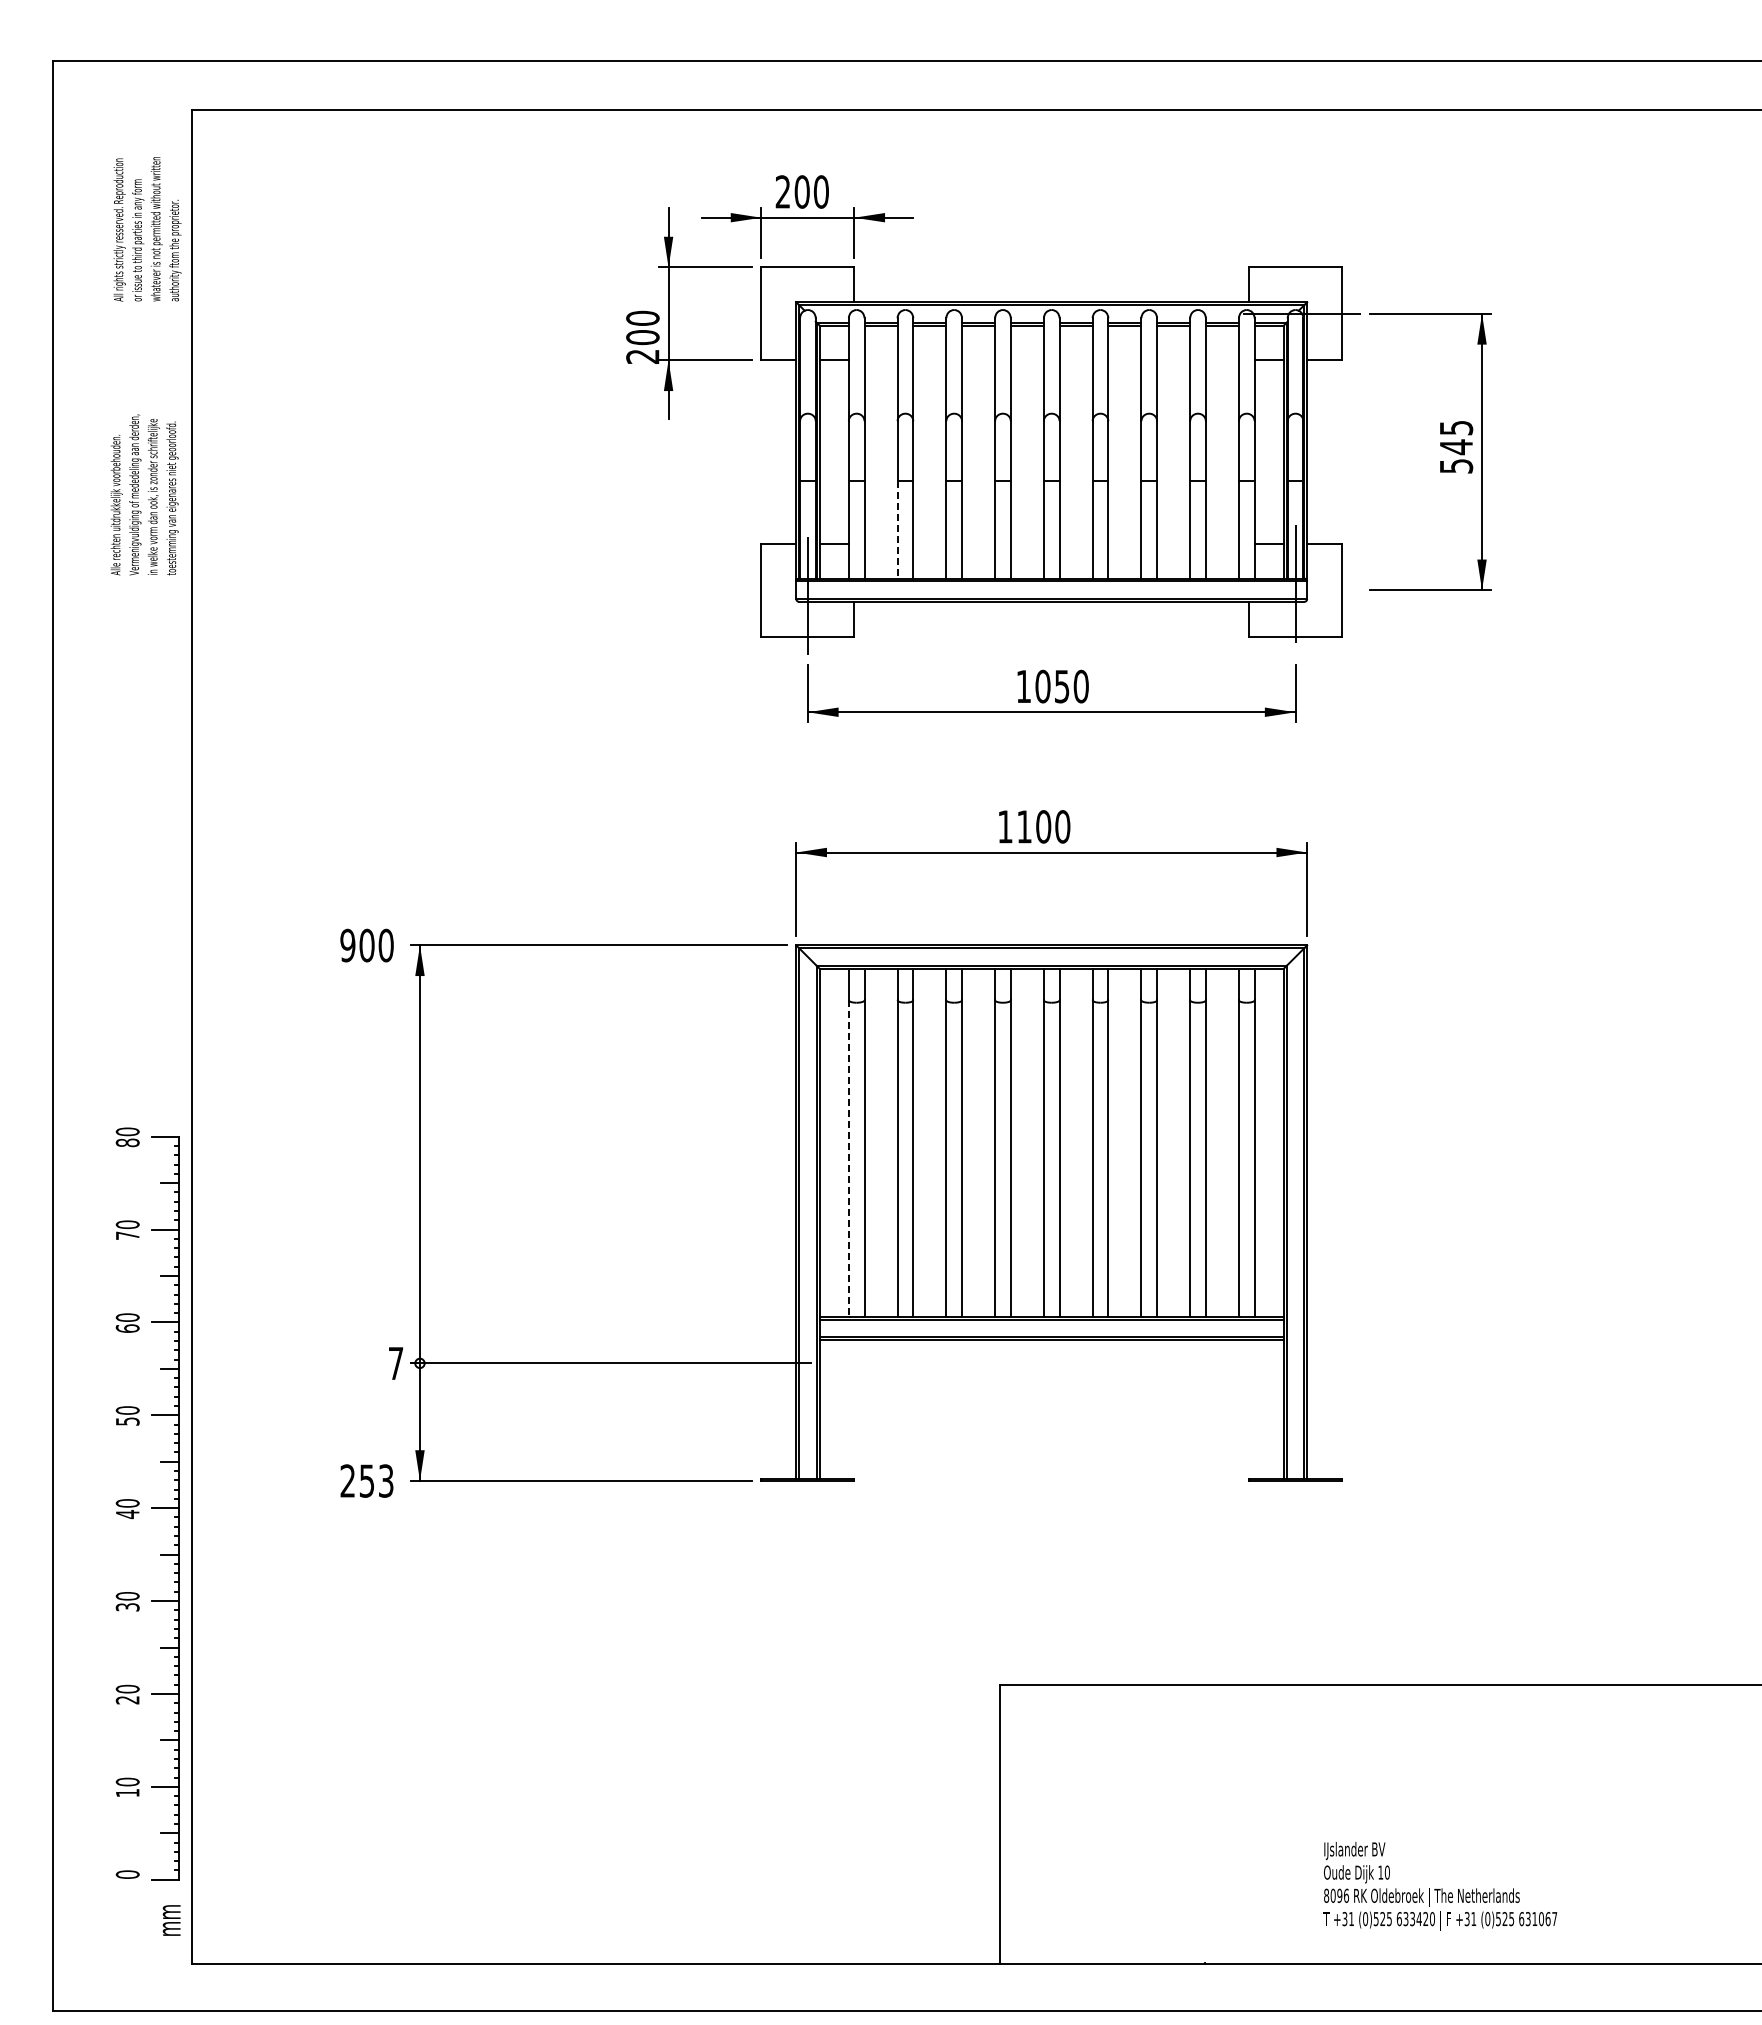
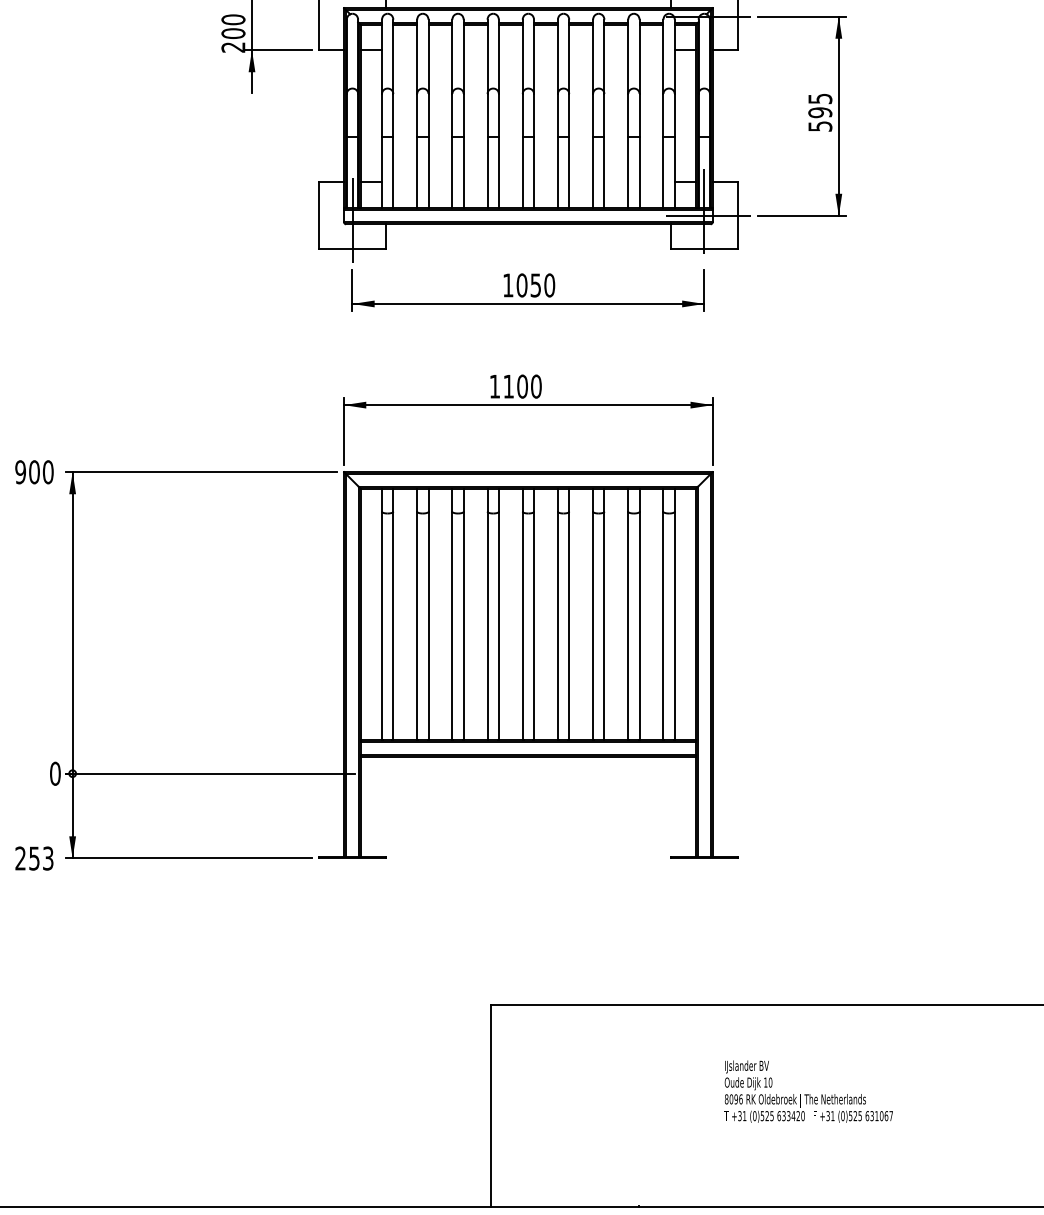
text: (1456, 447) -> (820, 112), 545 -> 595
line: (897, 529) -> (417, 172), dashed -> solid
line: (1295, 590) -> (704, 216), added
line: (848, 1159) -> (381, 626), dashed -> solid
text: (395, 1363) -> (54, 773), 7 -> 0
text: (1440, 1886) -> (808, 1092), moved

